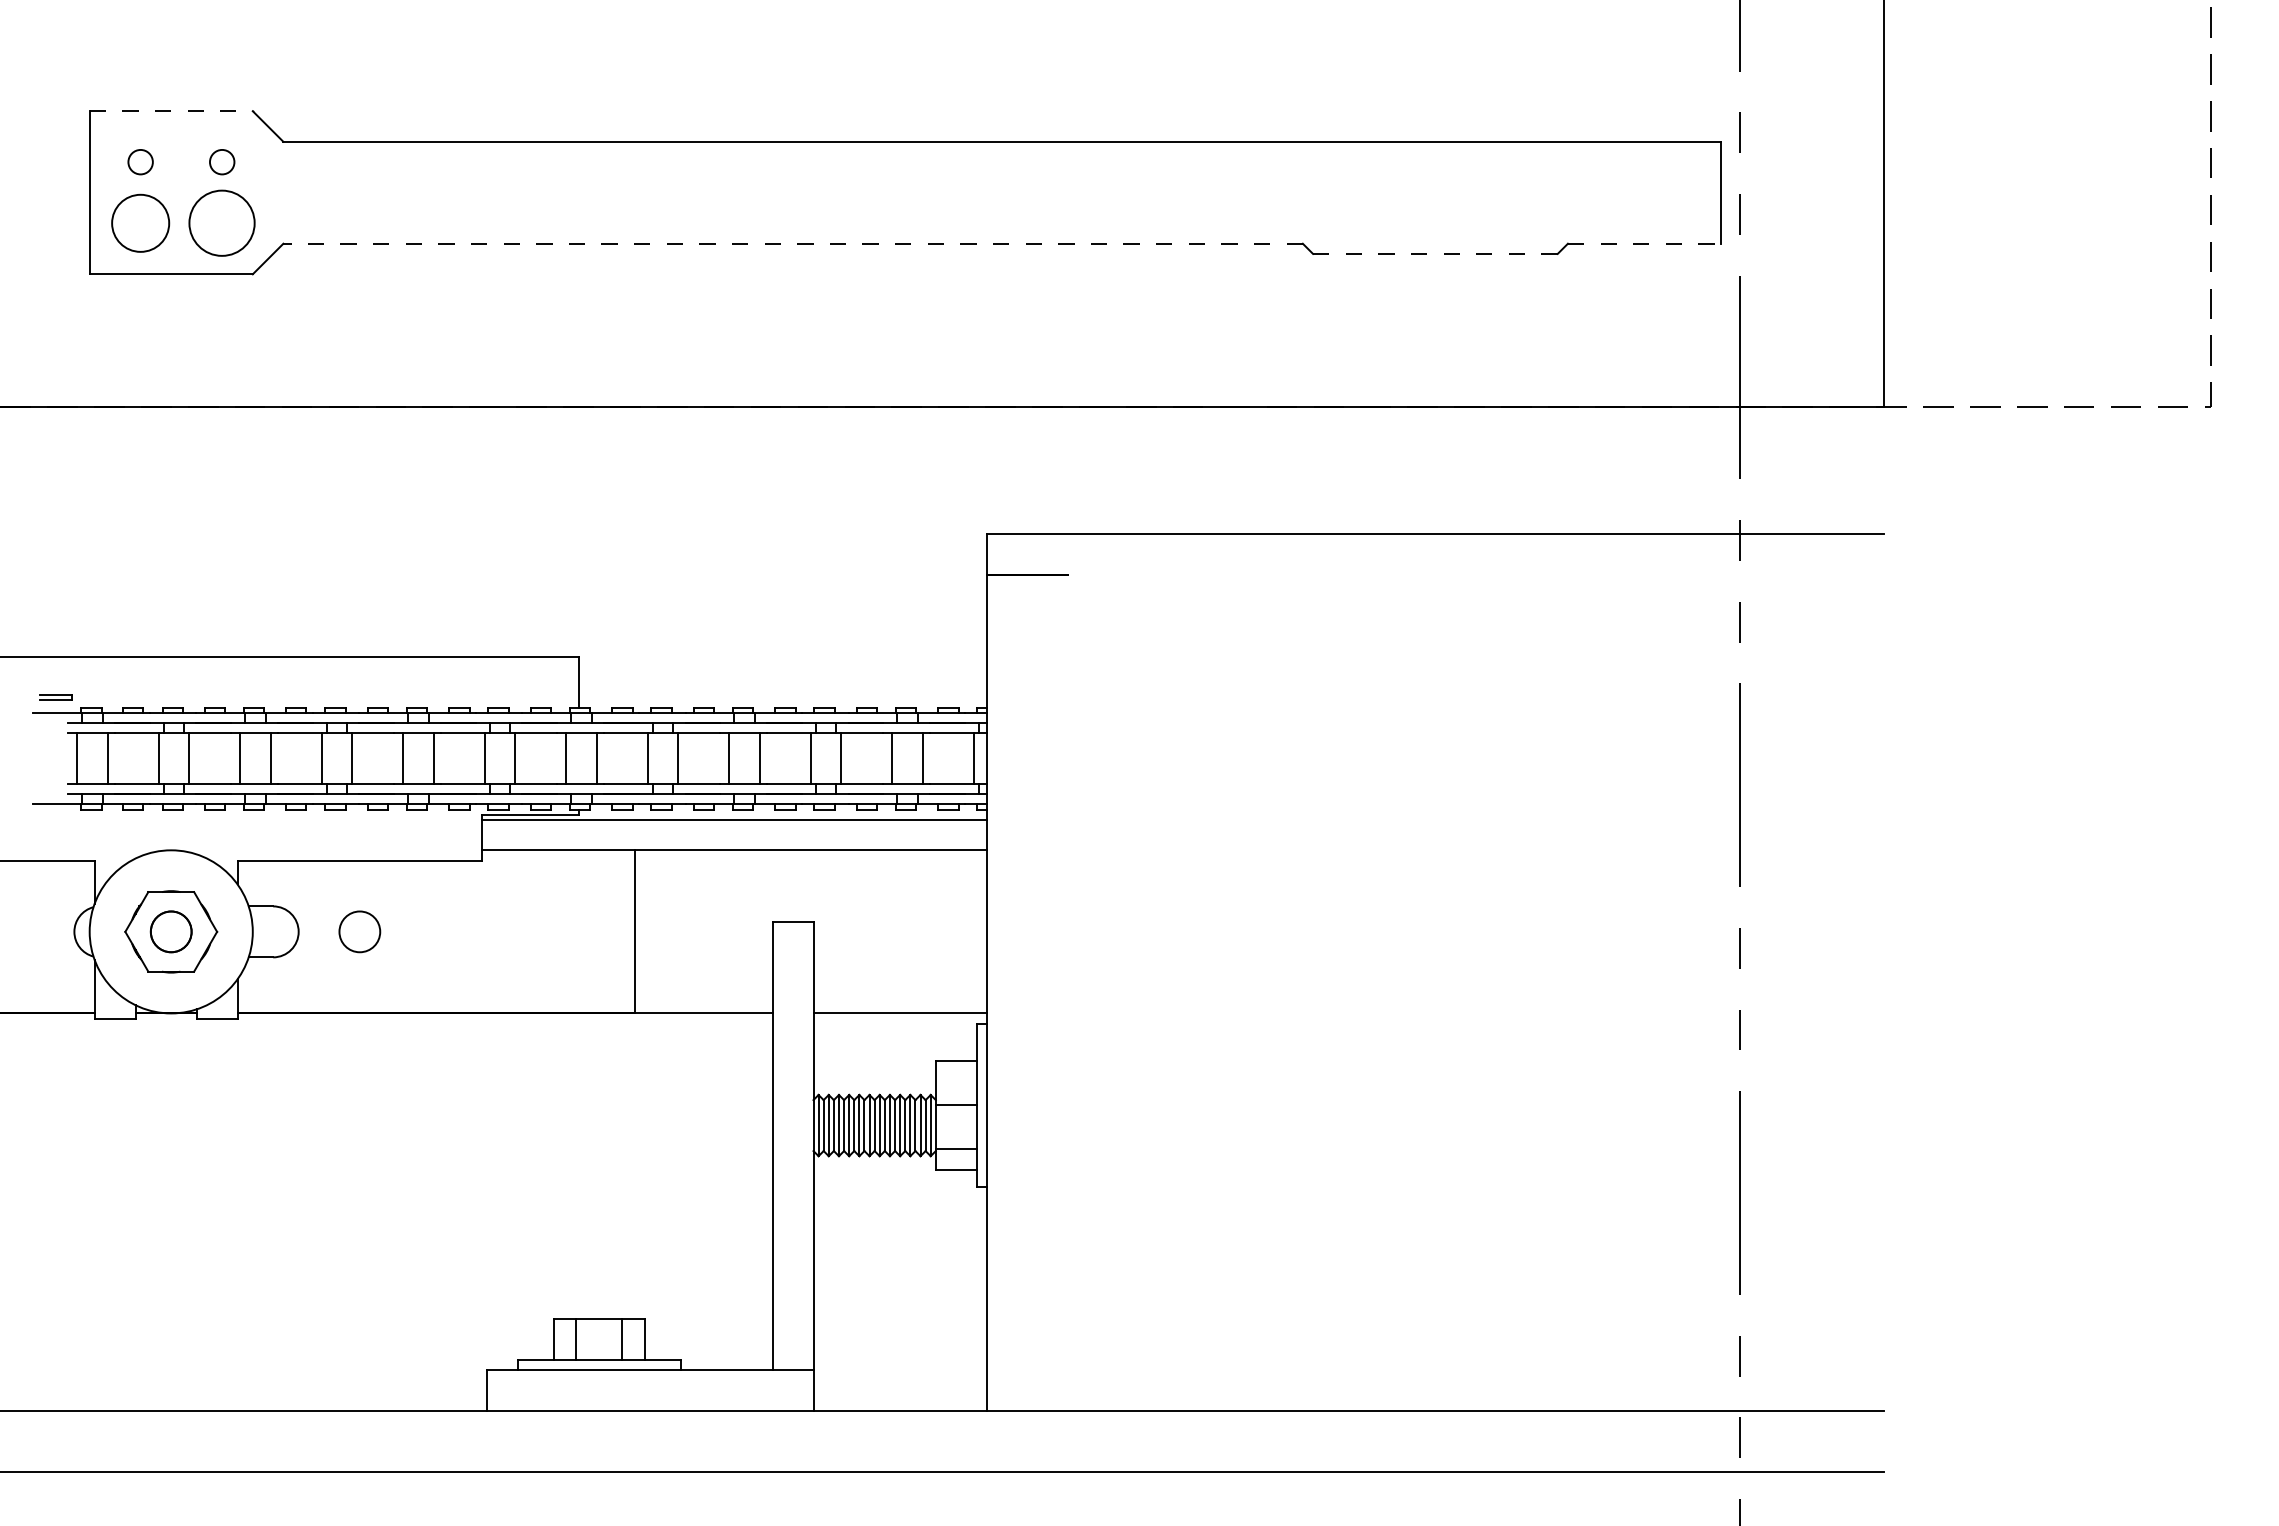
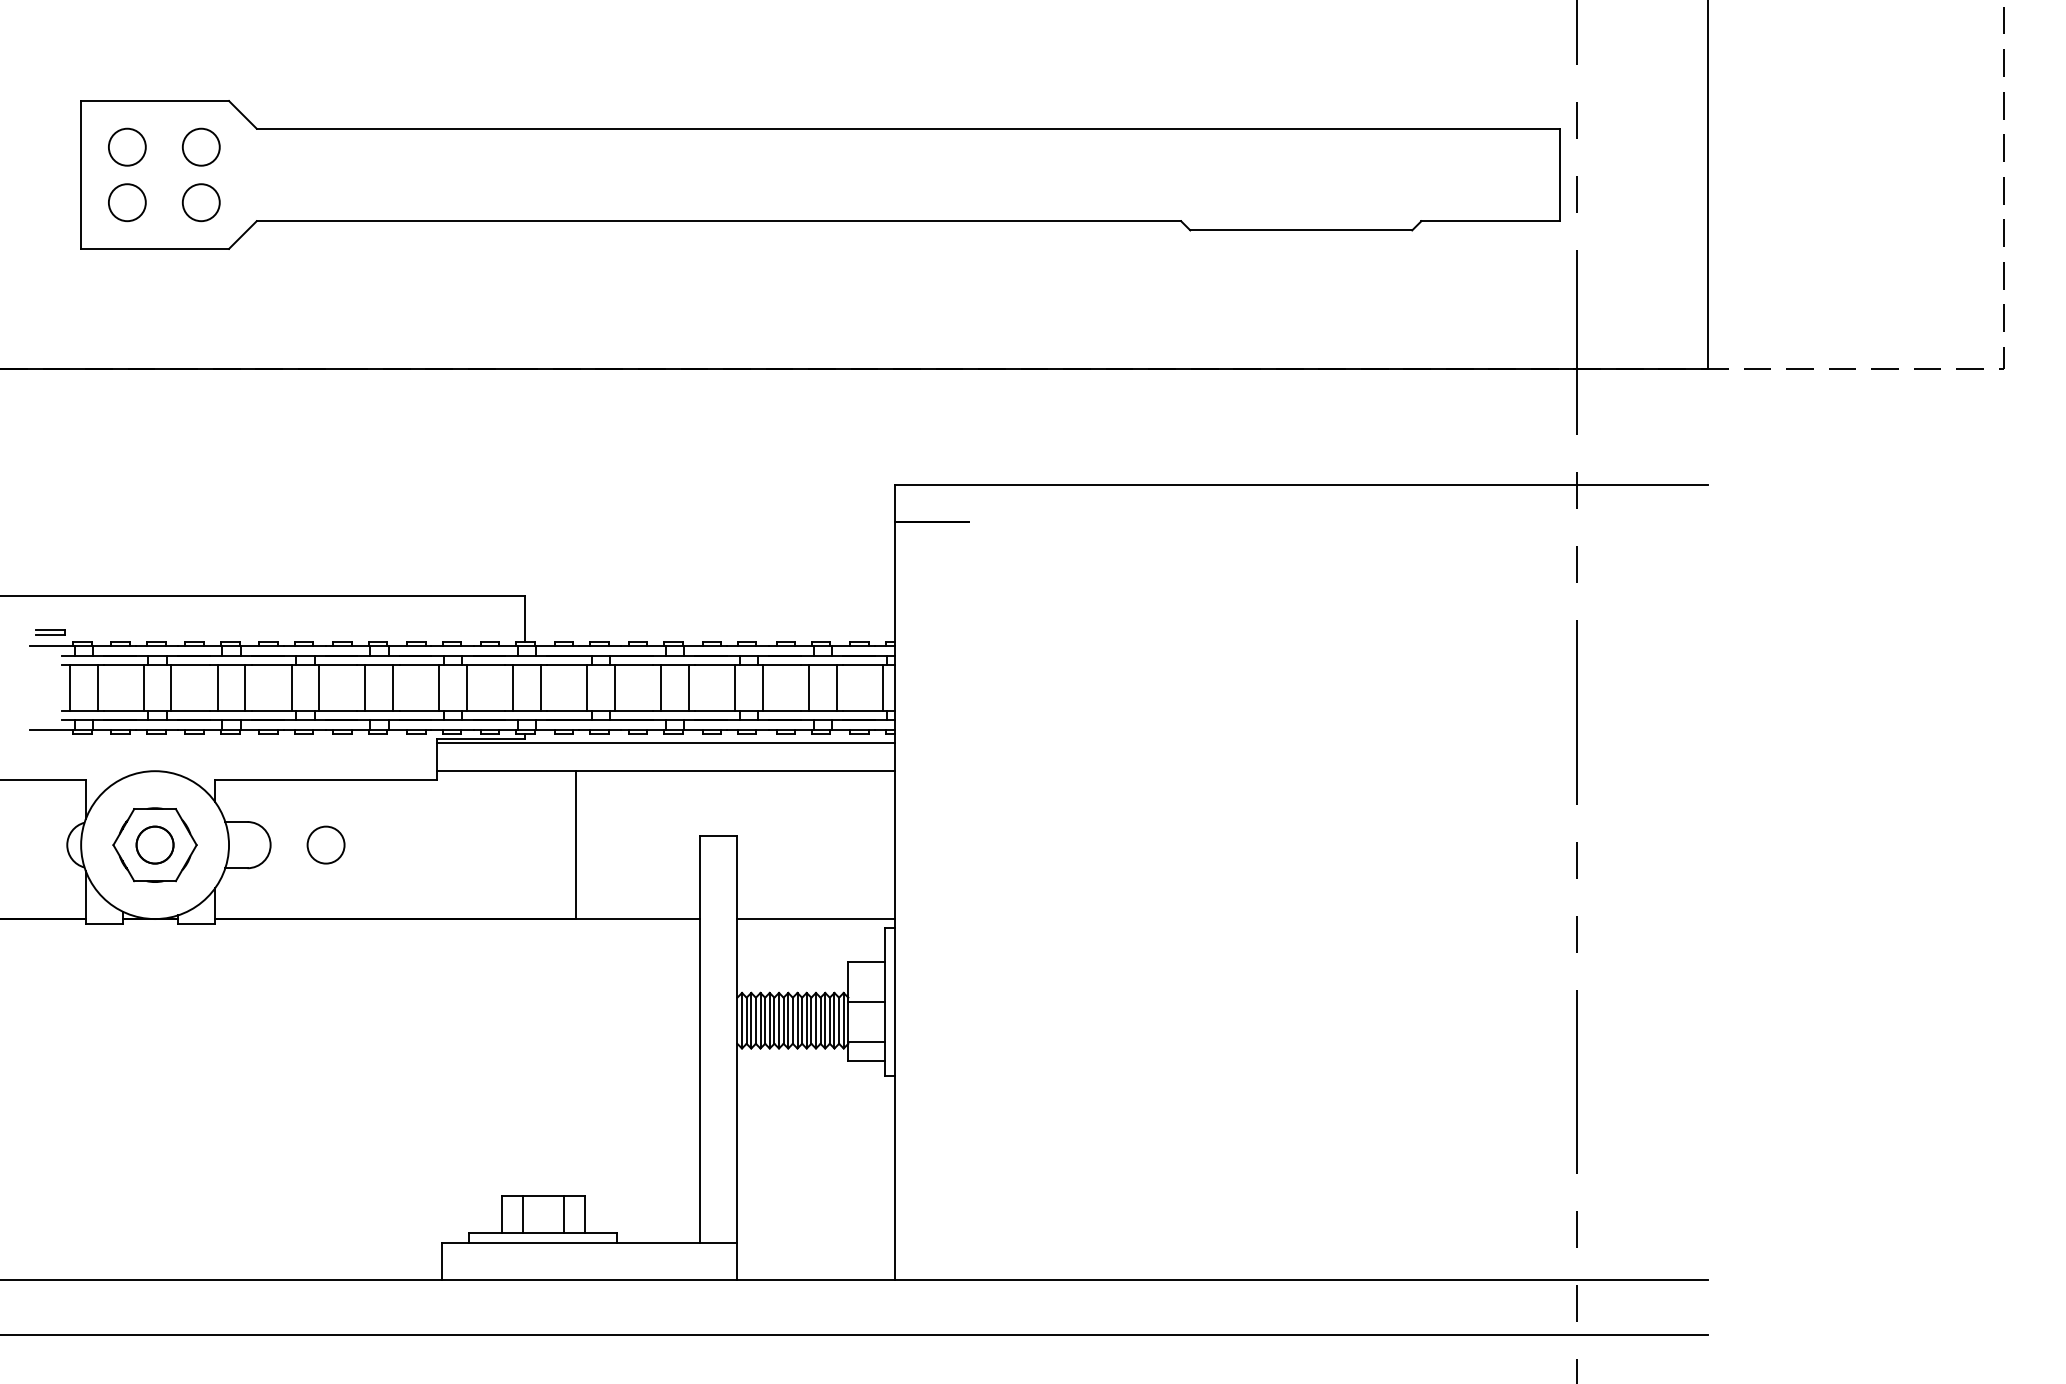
line: (171, 111) -> (155, 101), dashed -> solid
circle: (140, 161) -> (127, 146), size x1.67
circle: (221, 161) -> (200, 146), size x1.67
circle: (140, 222) -> (127, 201), size x0.71
circle: (222, 223) -> (201, 202), size x0.62
line: (793, 243) -> (719, 220), dashed -> solid
line: (1644, 243) -> (1490, 220), dashed -> solid
line: (1434, 253) -> (1300, 230), dashed -> solid

